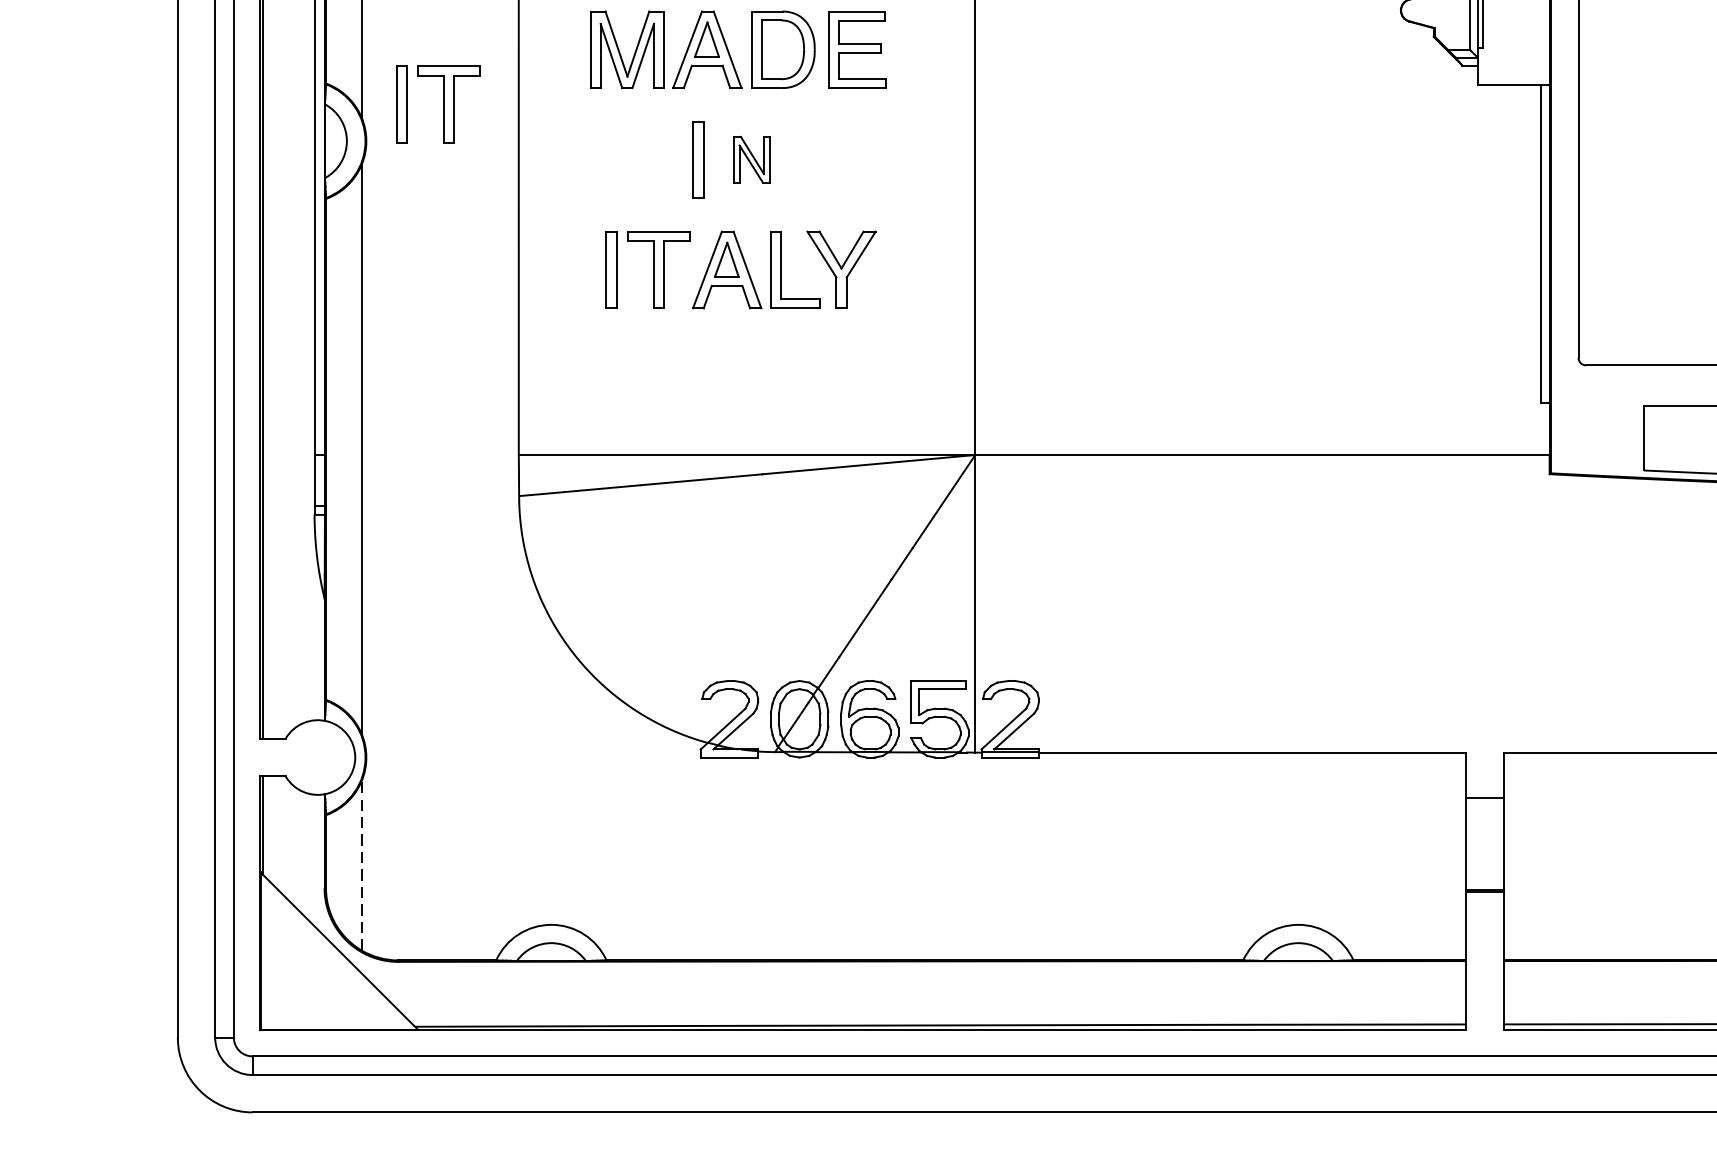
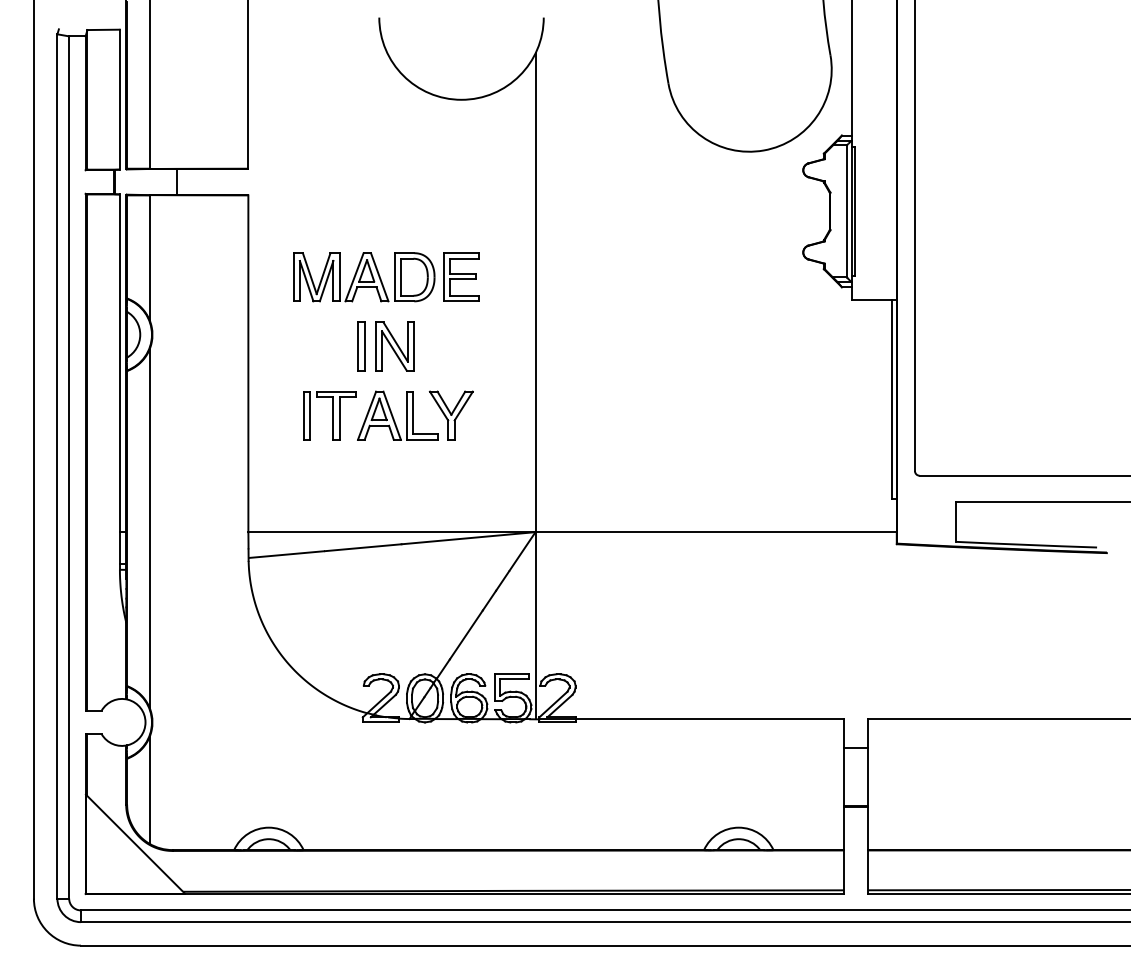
part: (437, 104) -> (197, 311), removed
part: (751, 159) -> (394, 346), size x1.67
line: (361, 865) -> (149, 790), dashed -> solid

